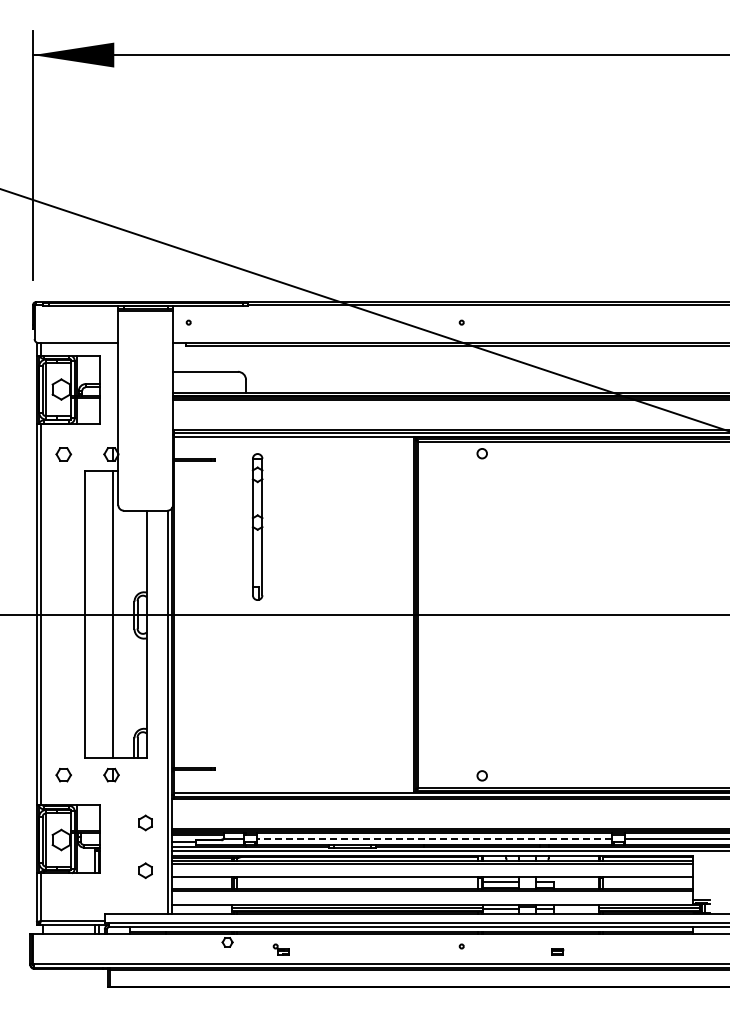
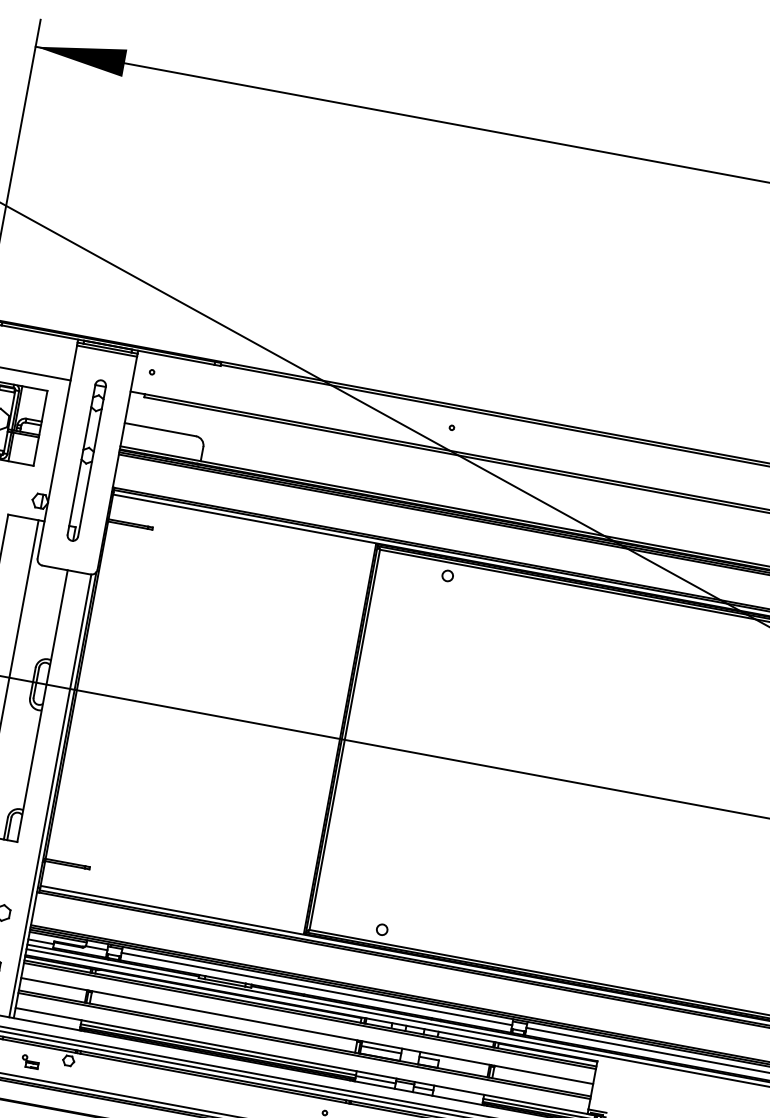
part: (257, 526) -> (86, 459), moved
line: (434, 838) -> (317, 988), dashed -> solid
part: (280, 949) -> (29, 1061), moved

